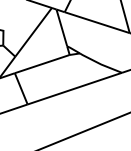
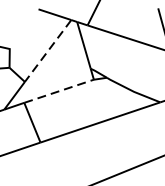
line: (33, 32) -> (47, 51), solid -> dashed
line: (42, 64) -> (59, 91), solid -> dashed

